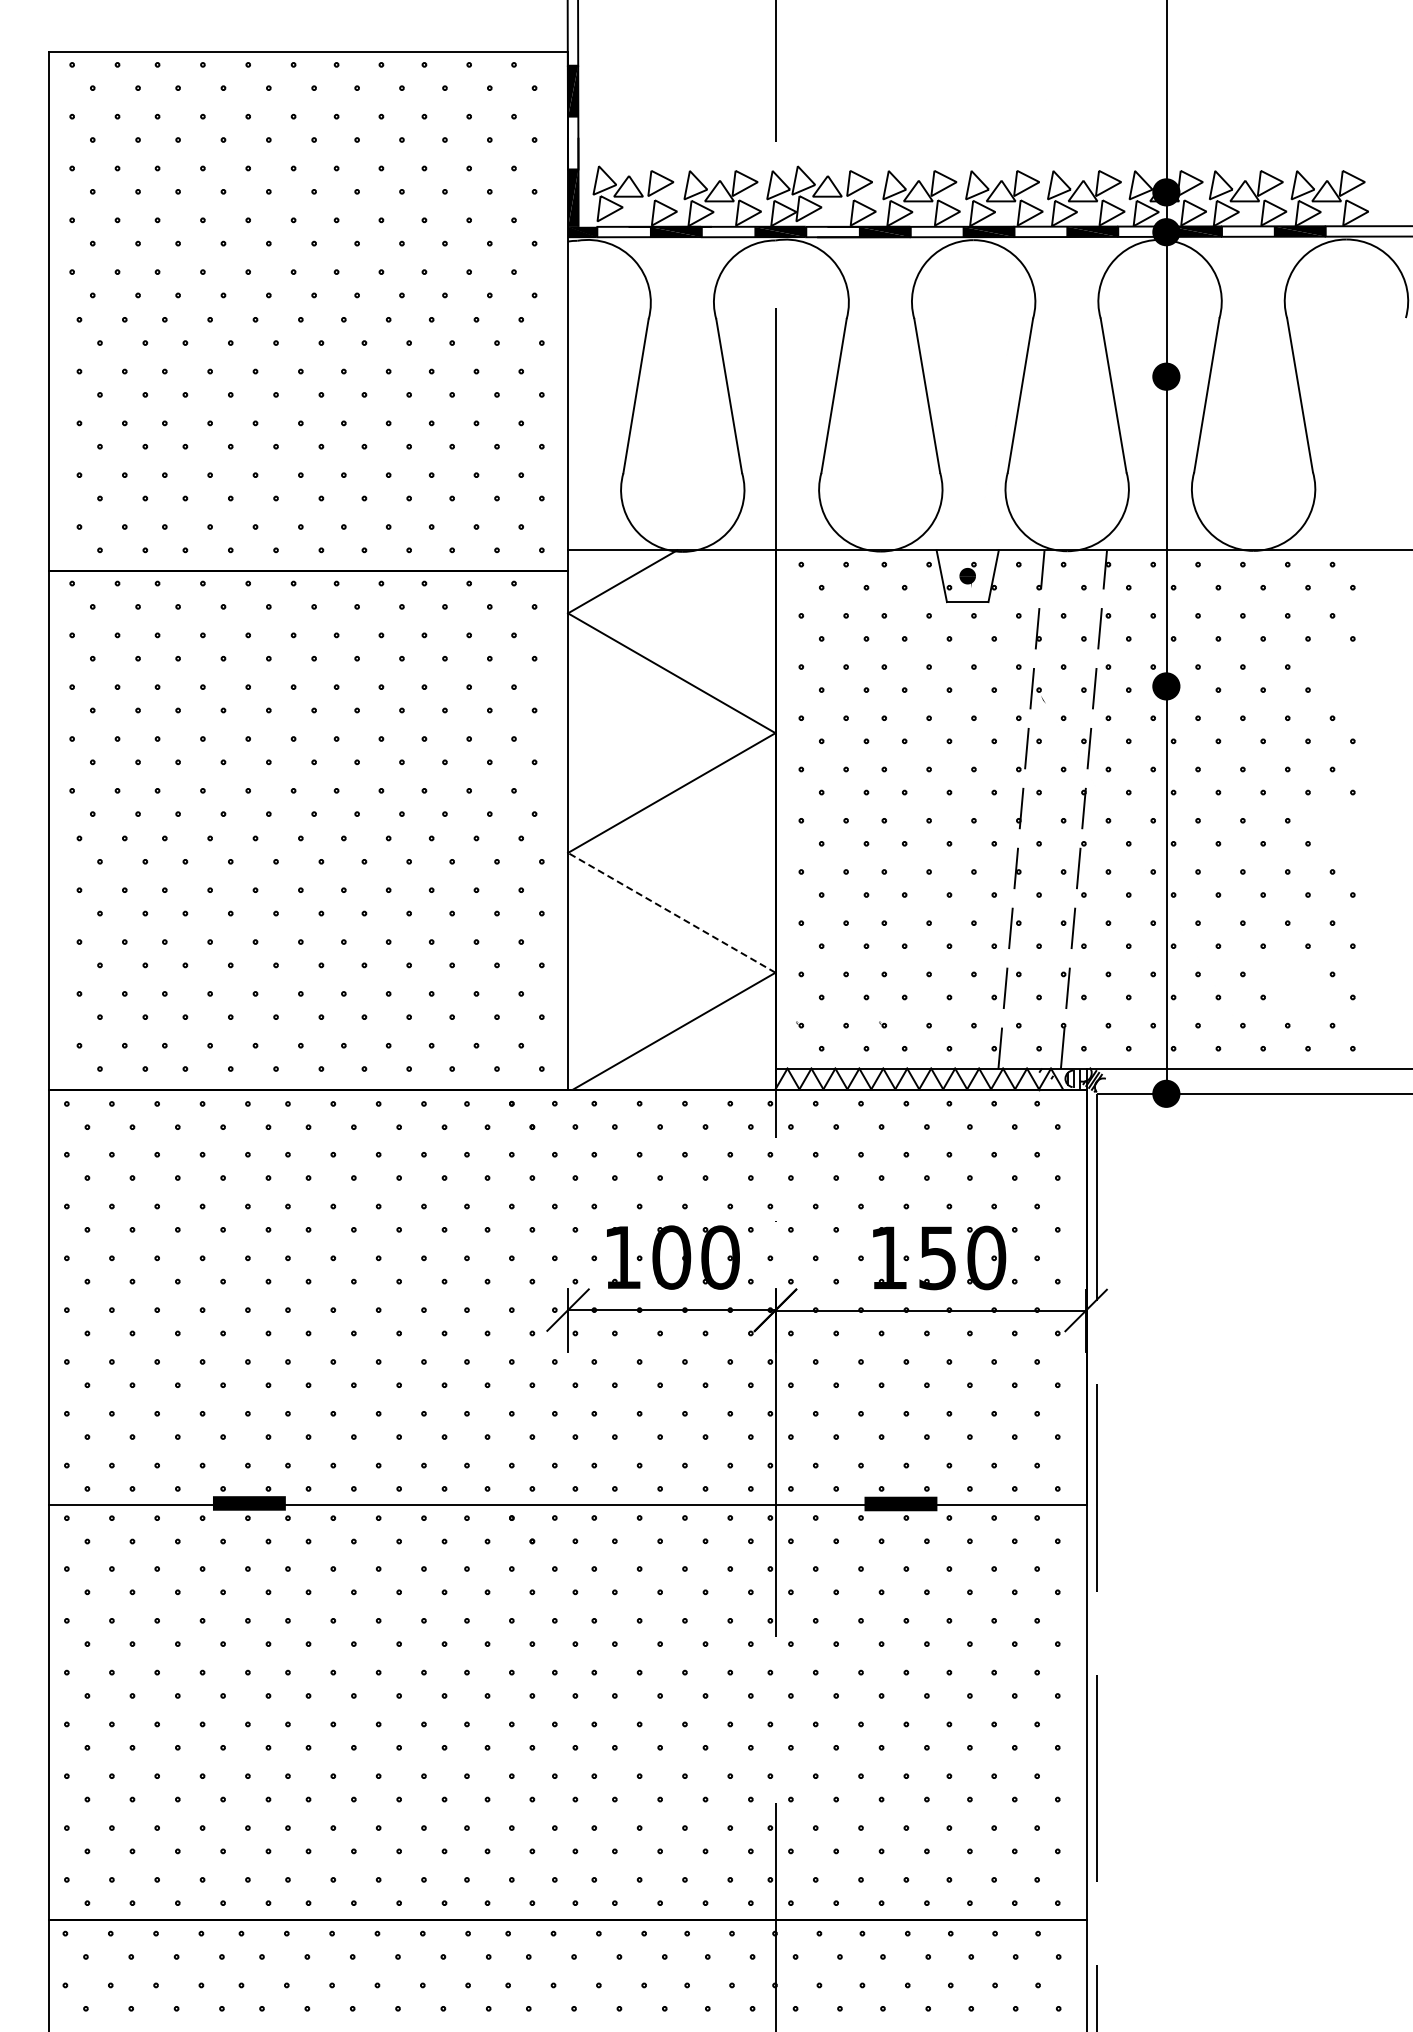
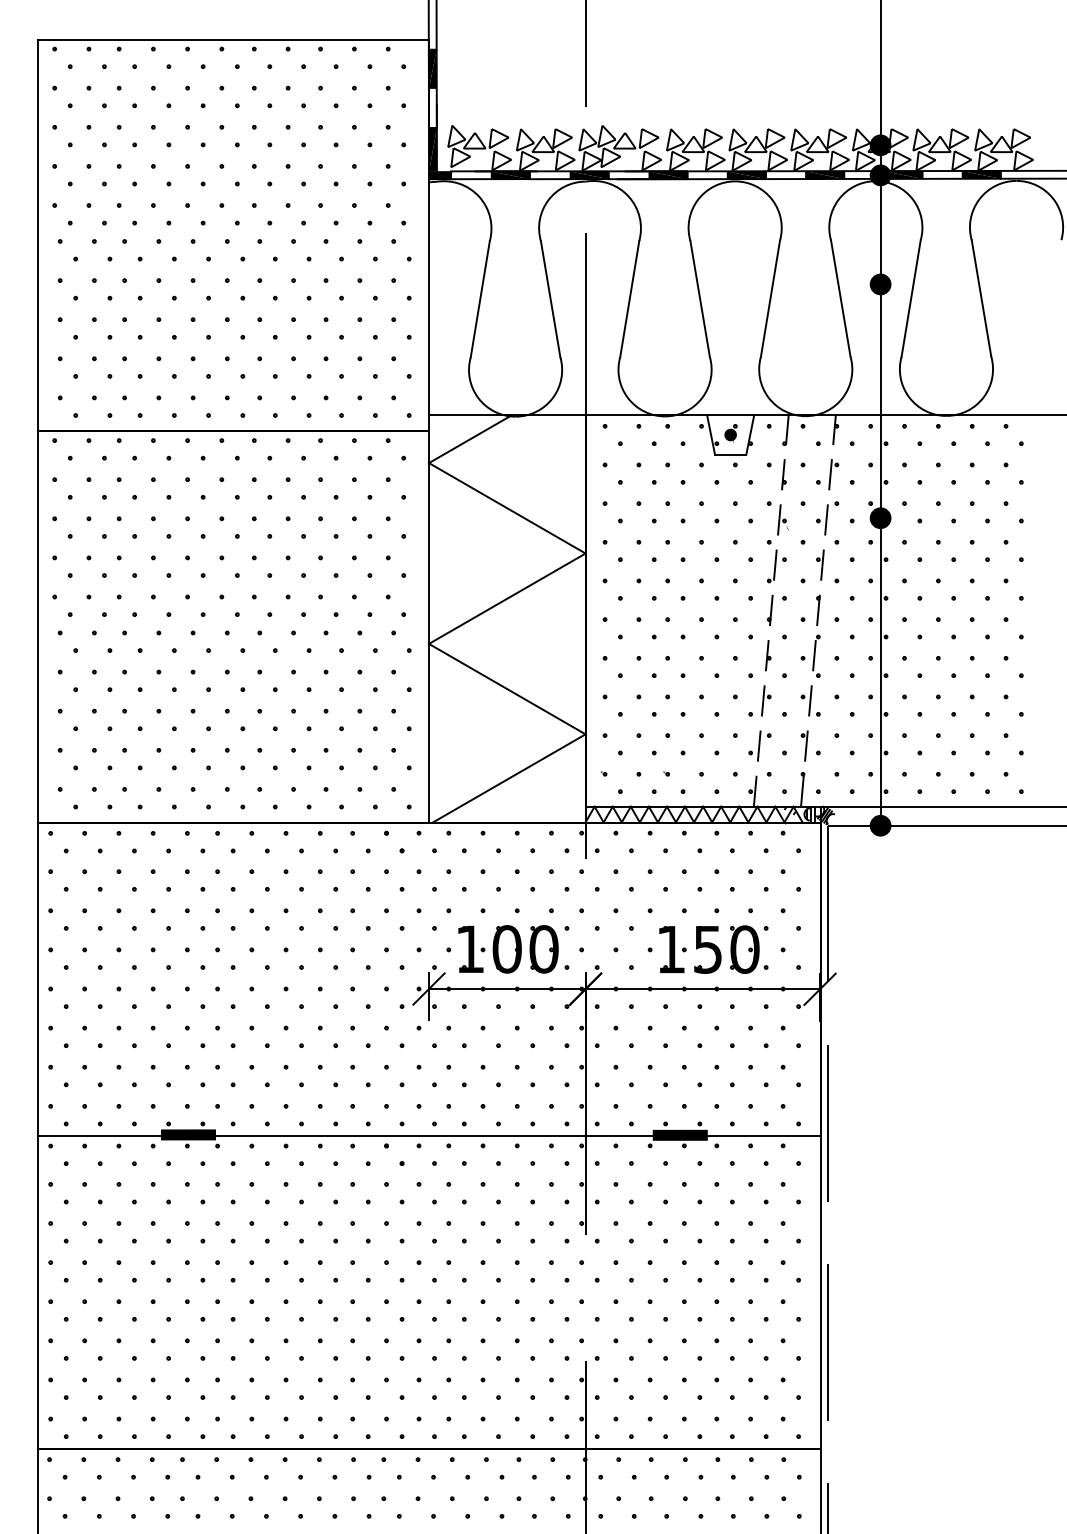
part: (1334, 669) -> (1007, 505), added
part: (1333, 823) -> (1006, 621), added
line: (671, 912) -> (507, 688), dashed -> solid
part: (1289, 976) -> (973, 737), added

